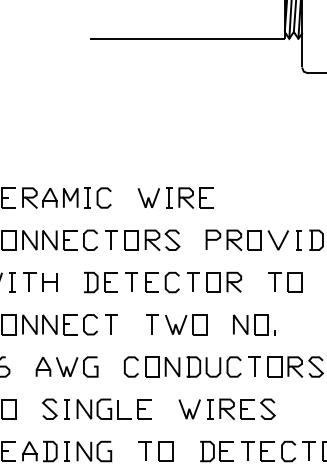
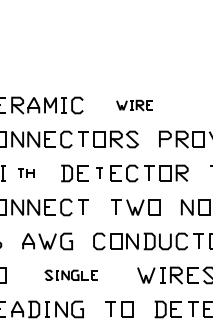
part: (175, 197) -> (134, 105), size x0.6
part: (40, 281) -> (26, 172), size x0.6
part: (131, 281) -> (99, 172), size x0.7
part: (96, 408) -> (71, 274), size x0.6

